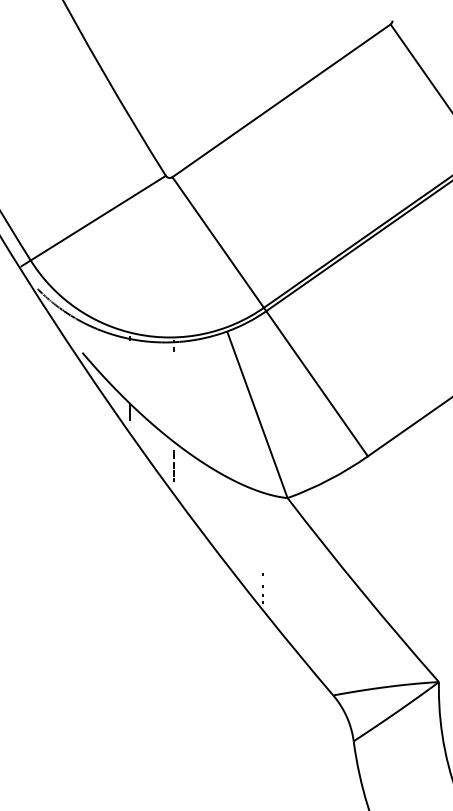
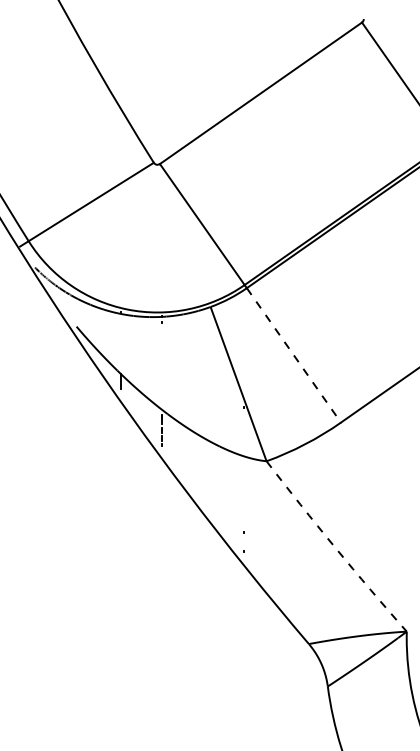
line: (317, 383) -> (294, 355), solid -> dashed
arc: (362, 591) -> (335, 547), solid -> dashed

